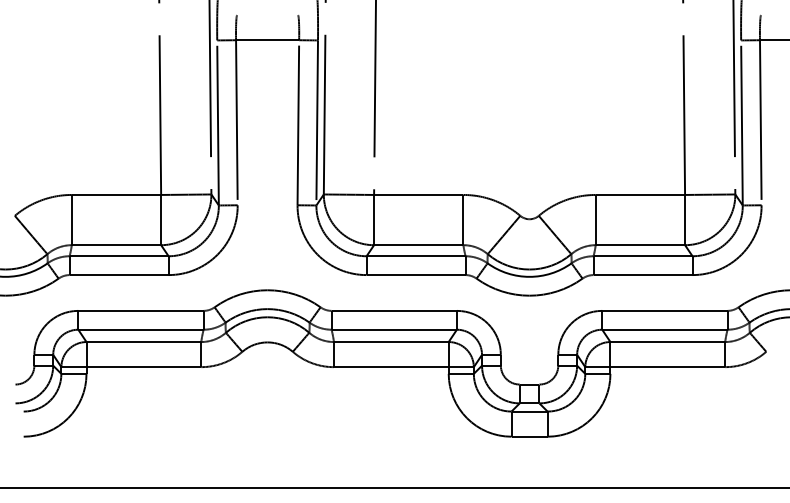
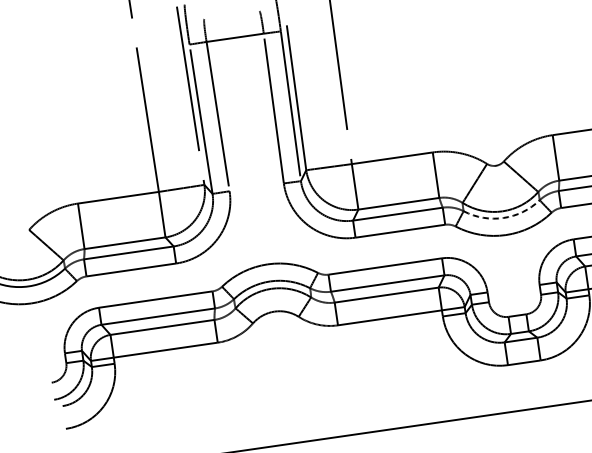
arc: (529, 276) -> (503, 217), solid -> dashed

